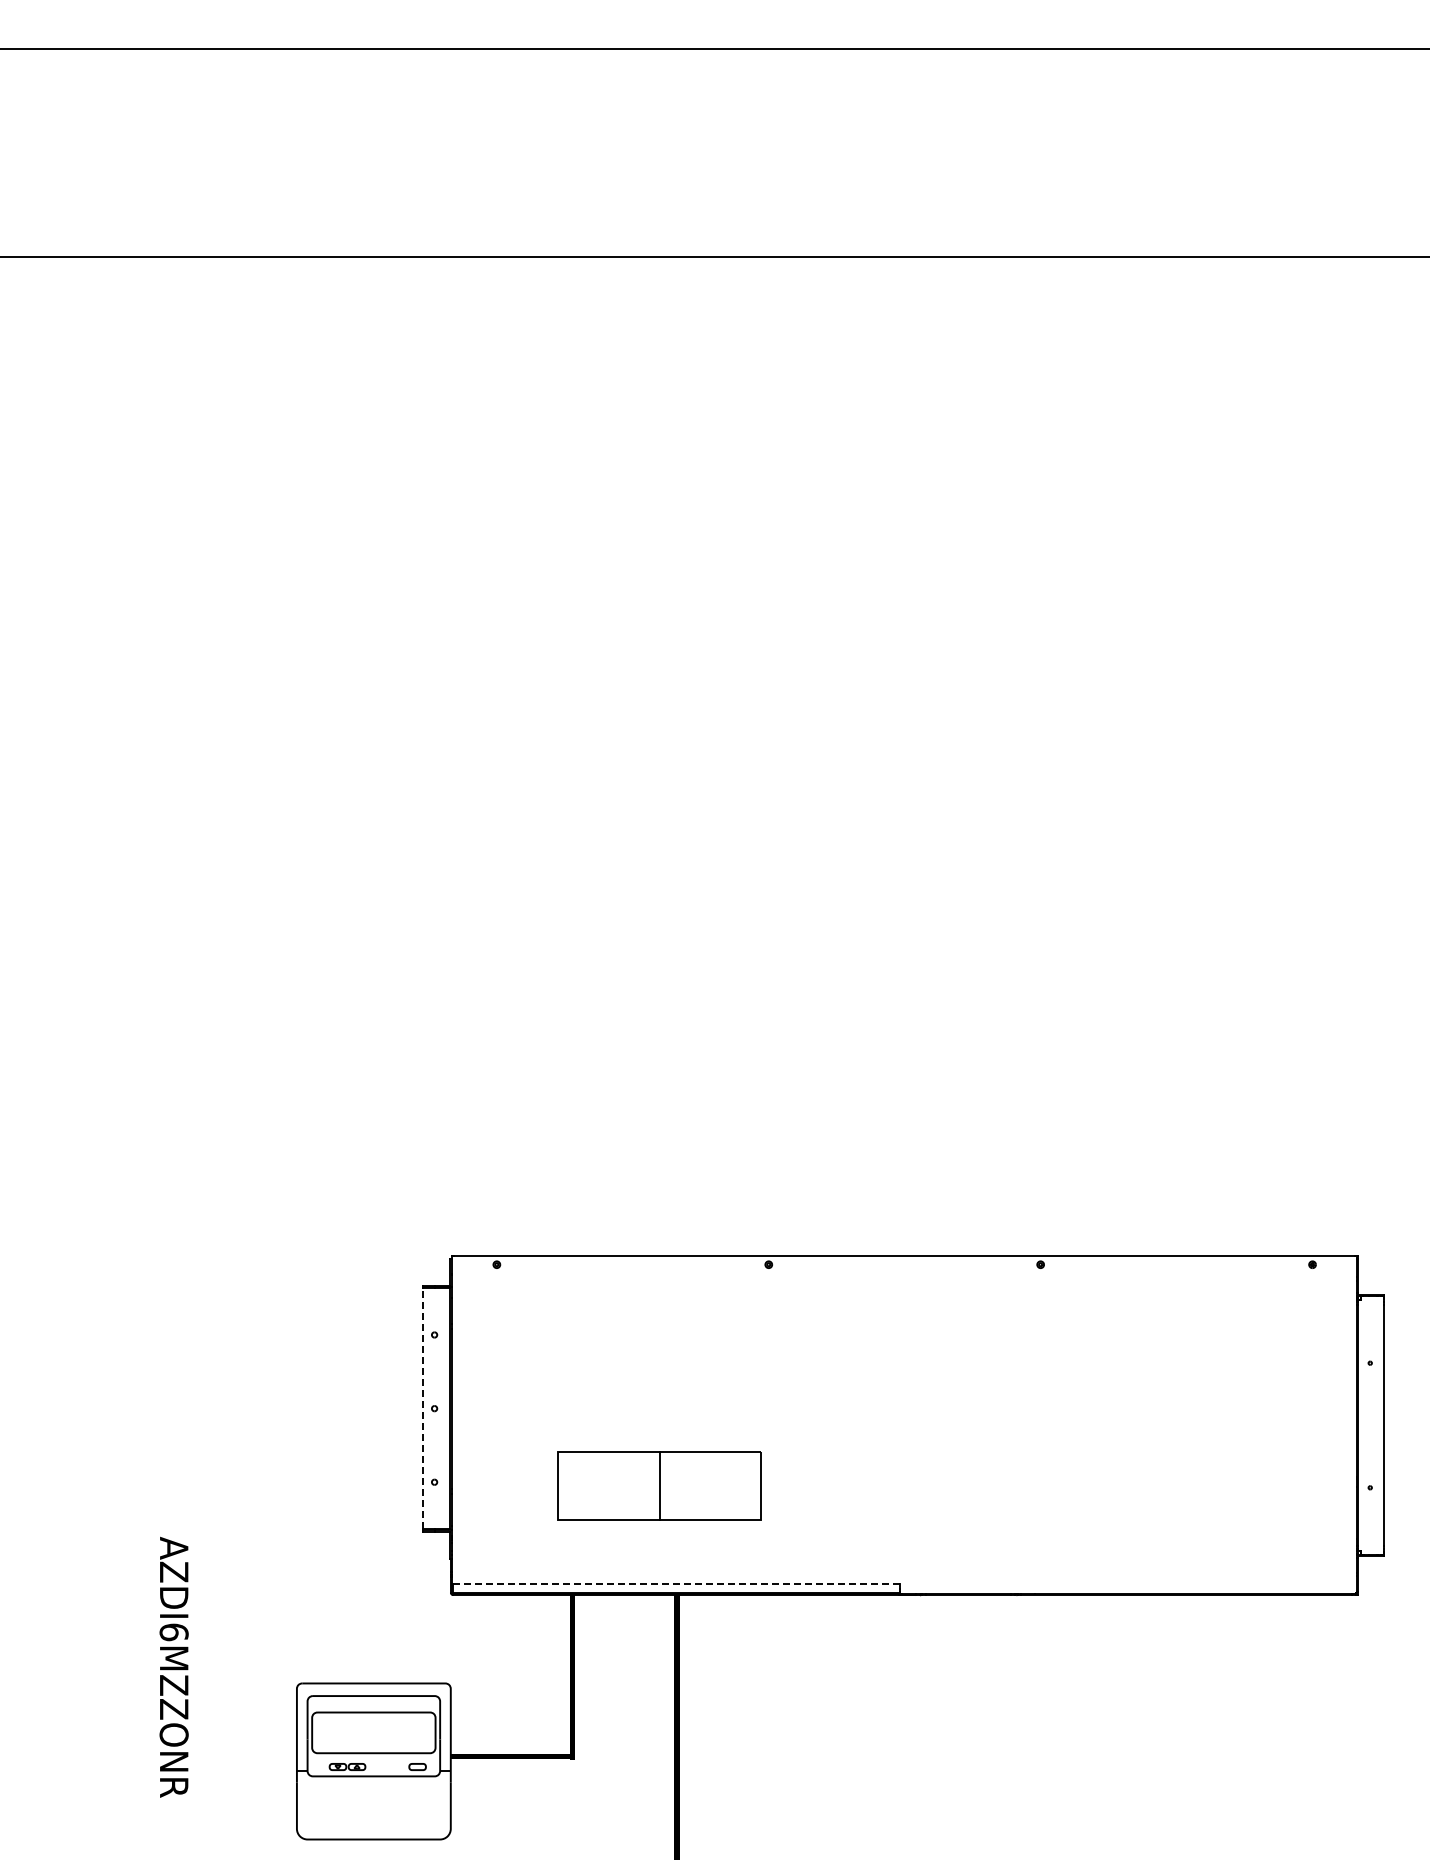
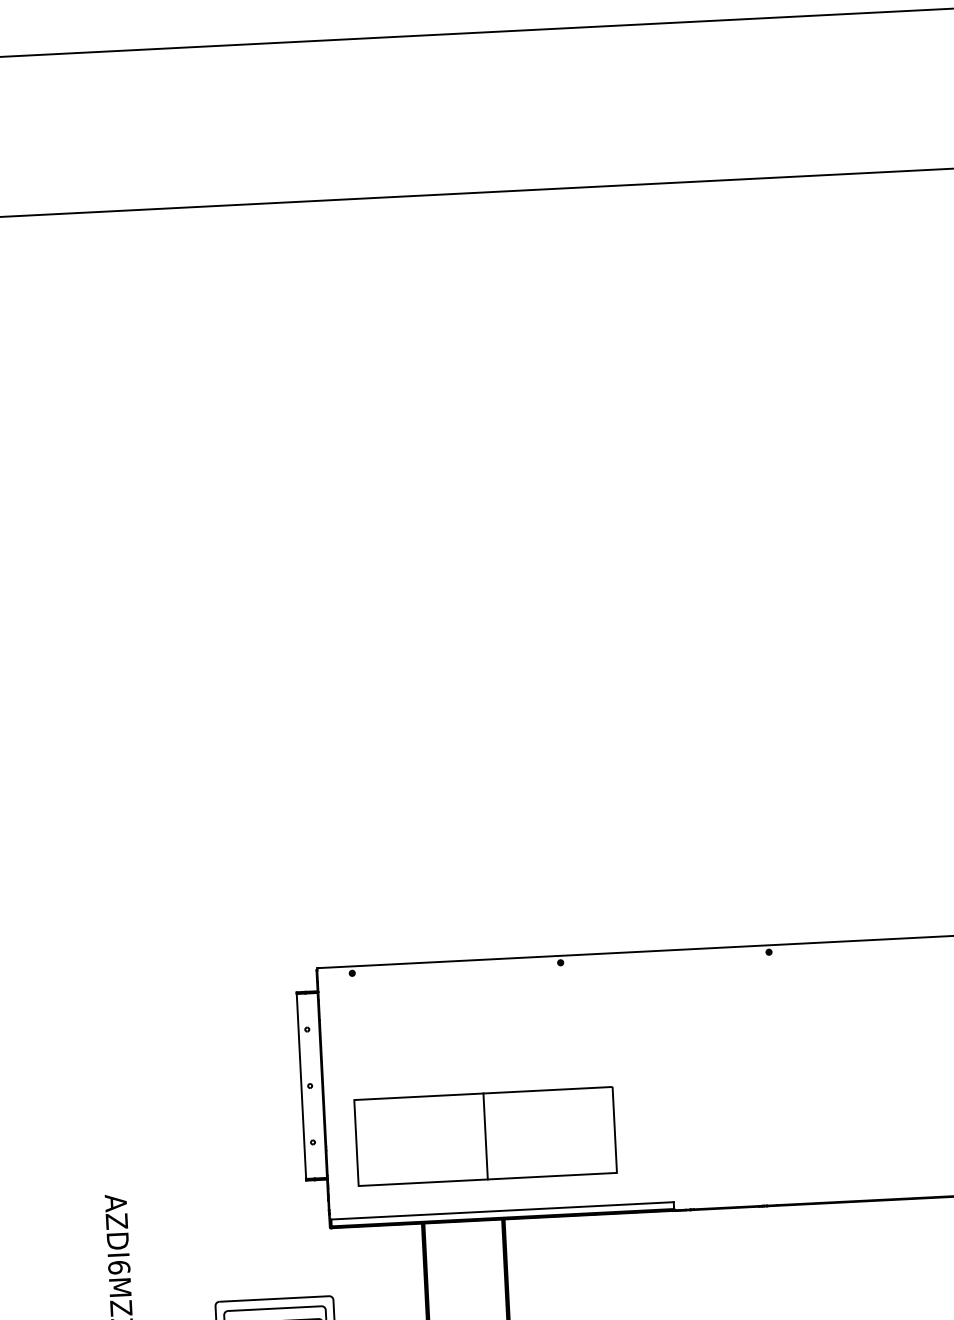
line: (423, 1408) -> (301, 1086), dashed -> solid
part: (659, 1485) -> (485, 1136), size x1.67
line: (676, 1583) -> (502, 1210), dashed -> solid

